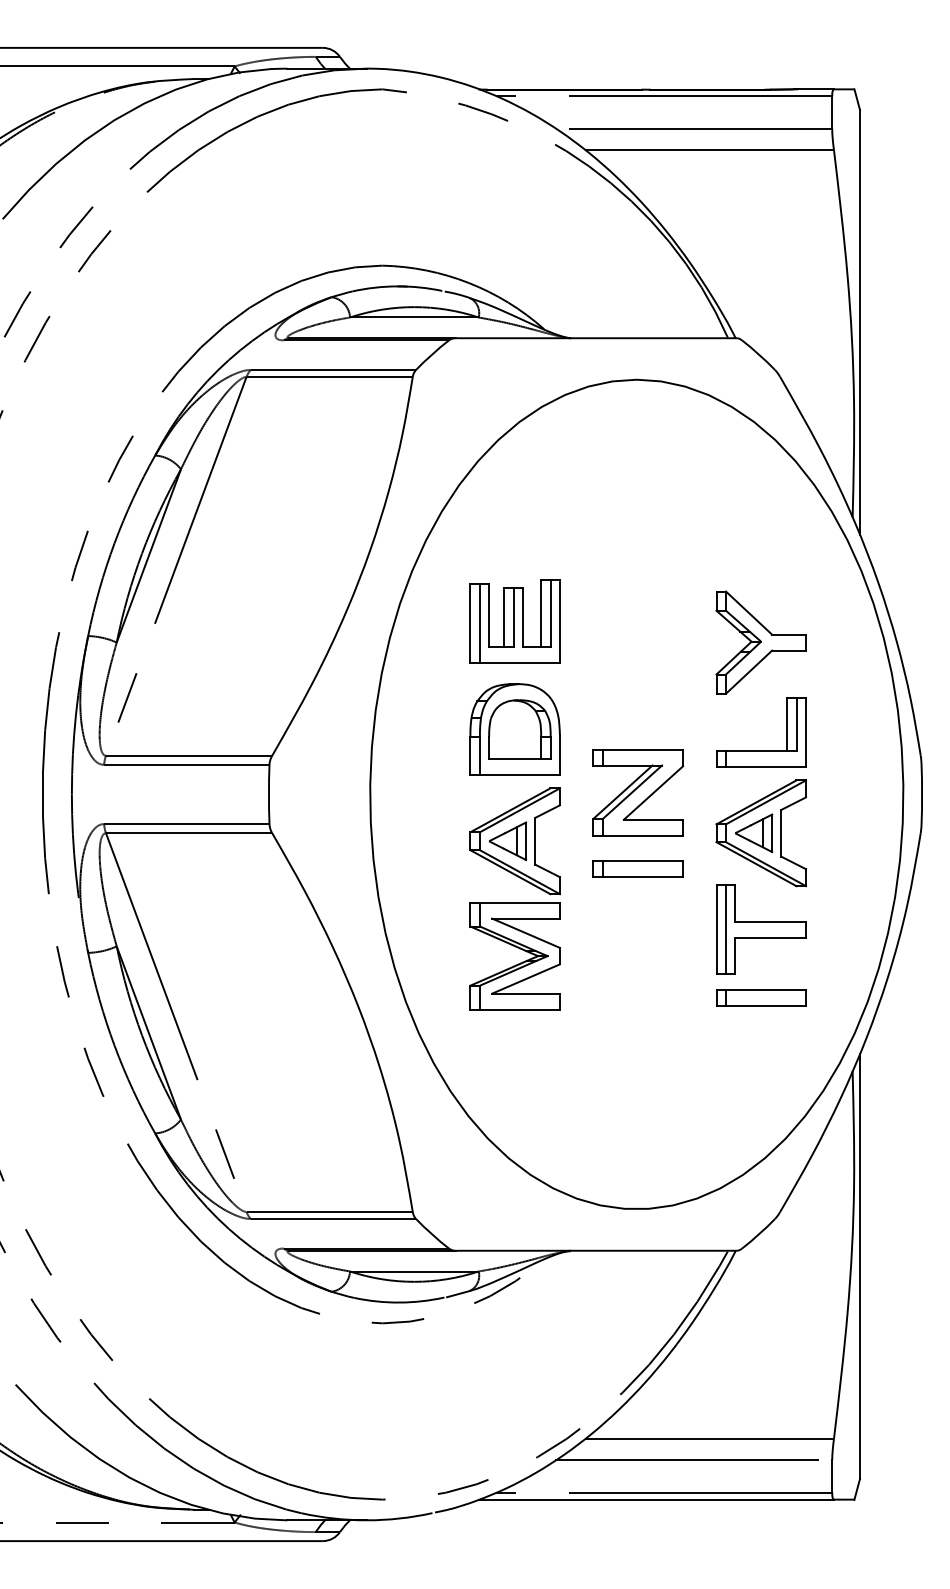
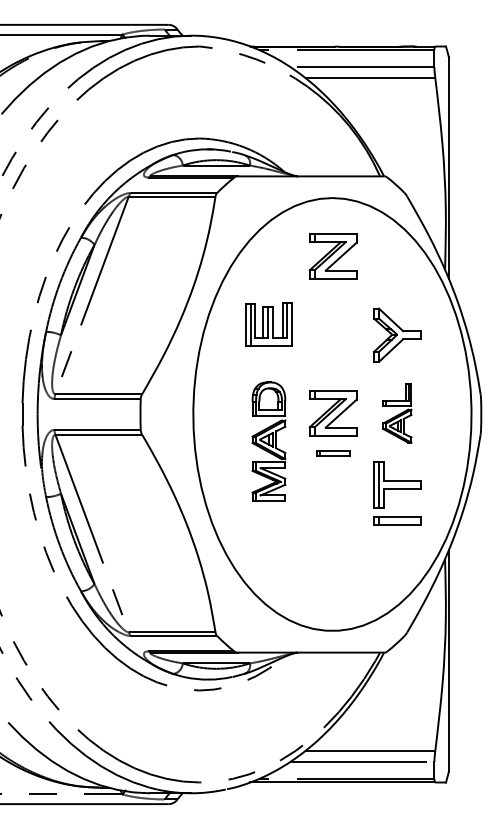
part: (636, 491) -> (332, 256), added
part: (761, 792) -> (397, 413), size x0.6
part: (514, 846) -> (268, 441), size x0.7
part: (638, 869) -> (333, 453), size x0.7

